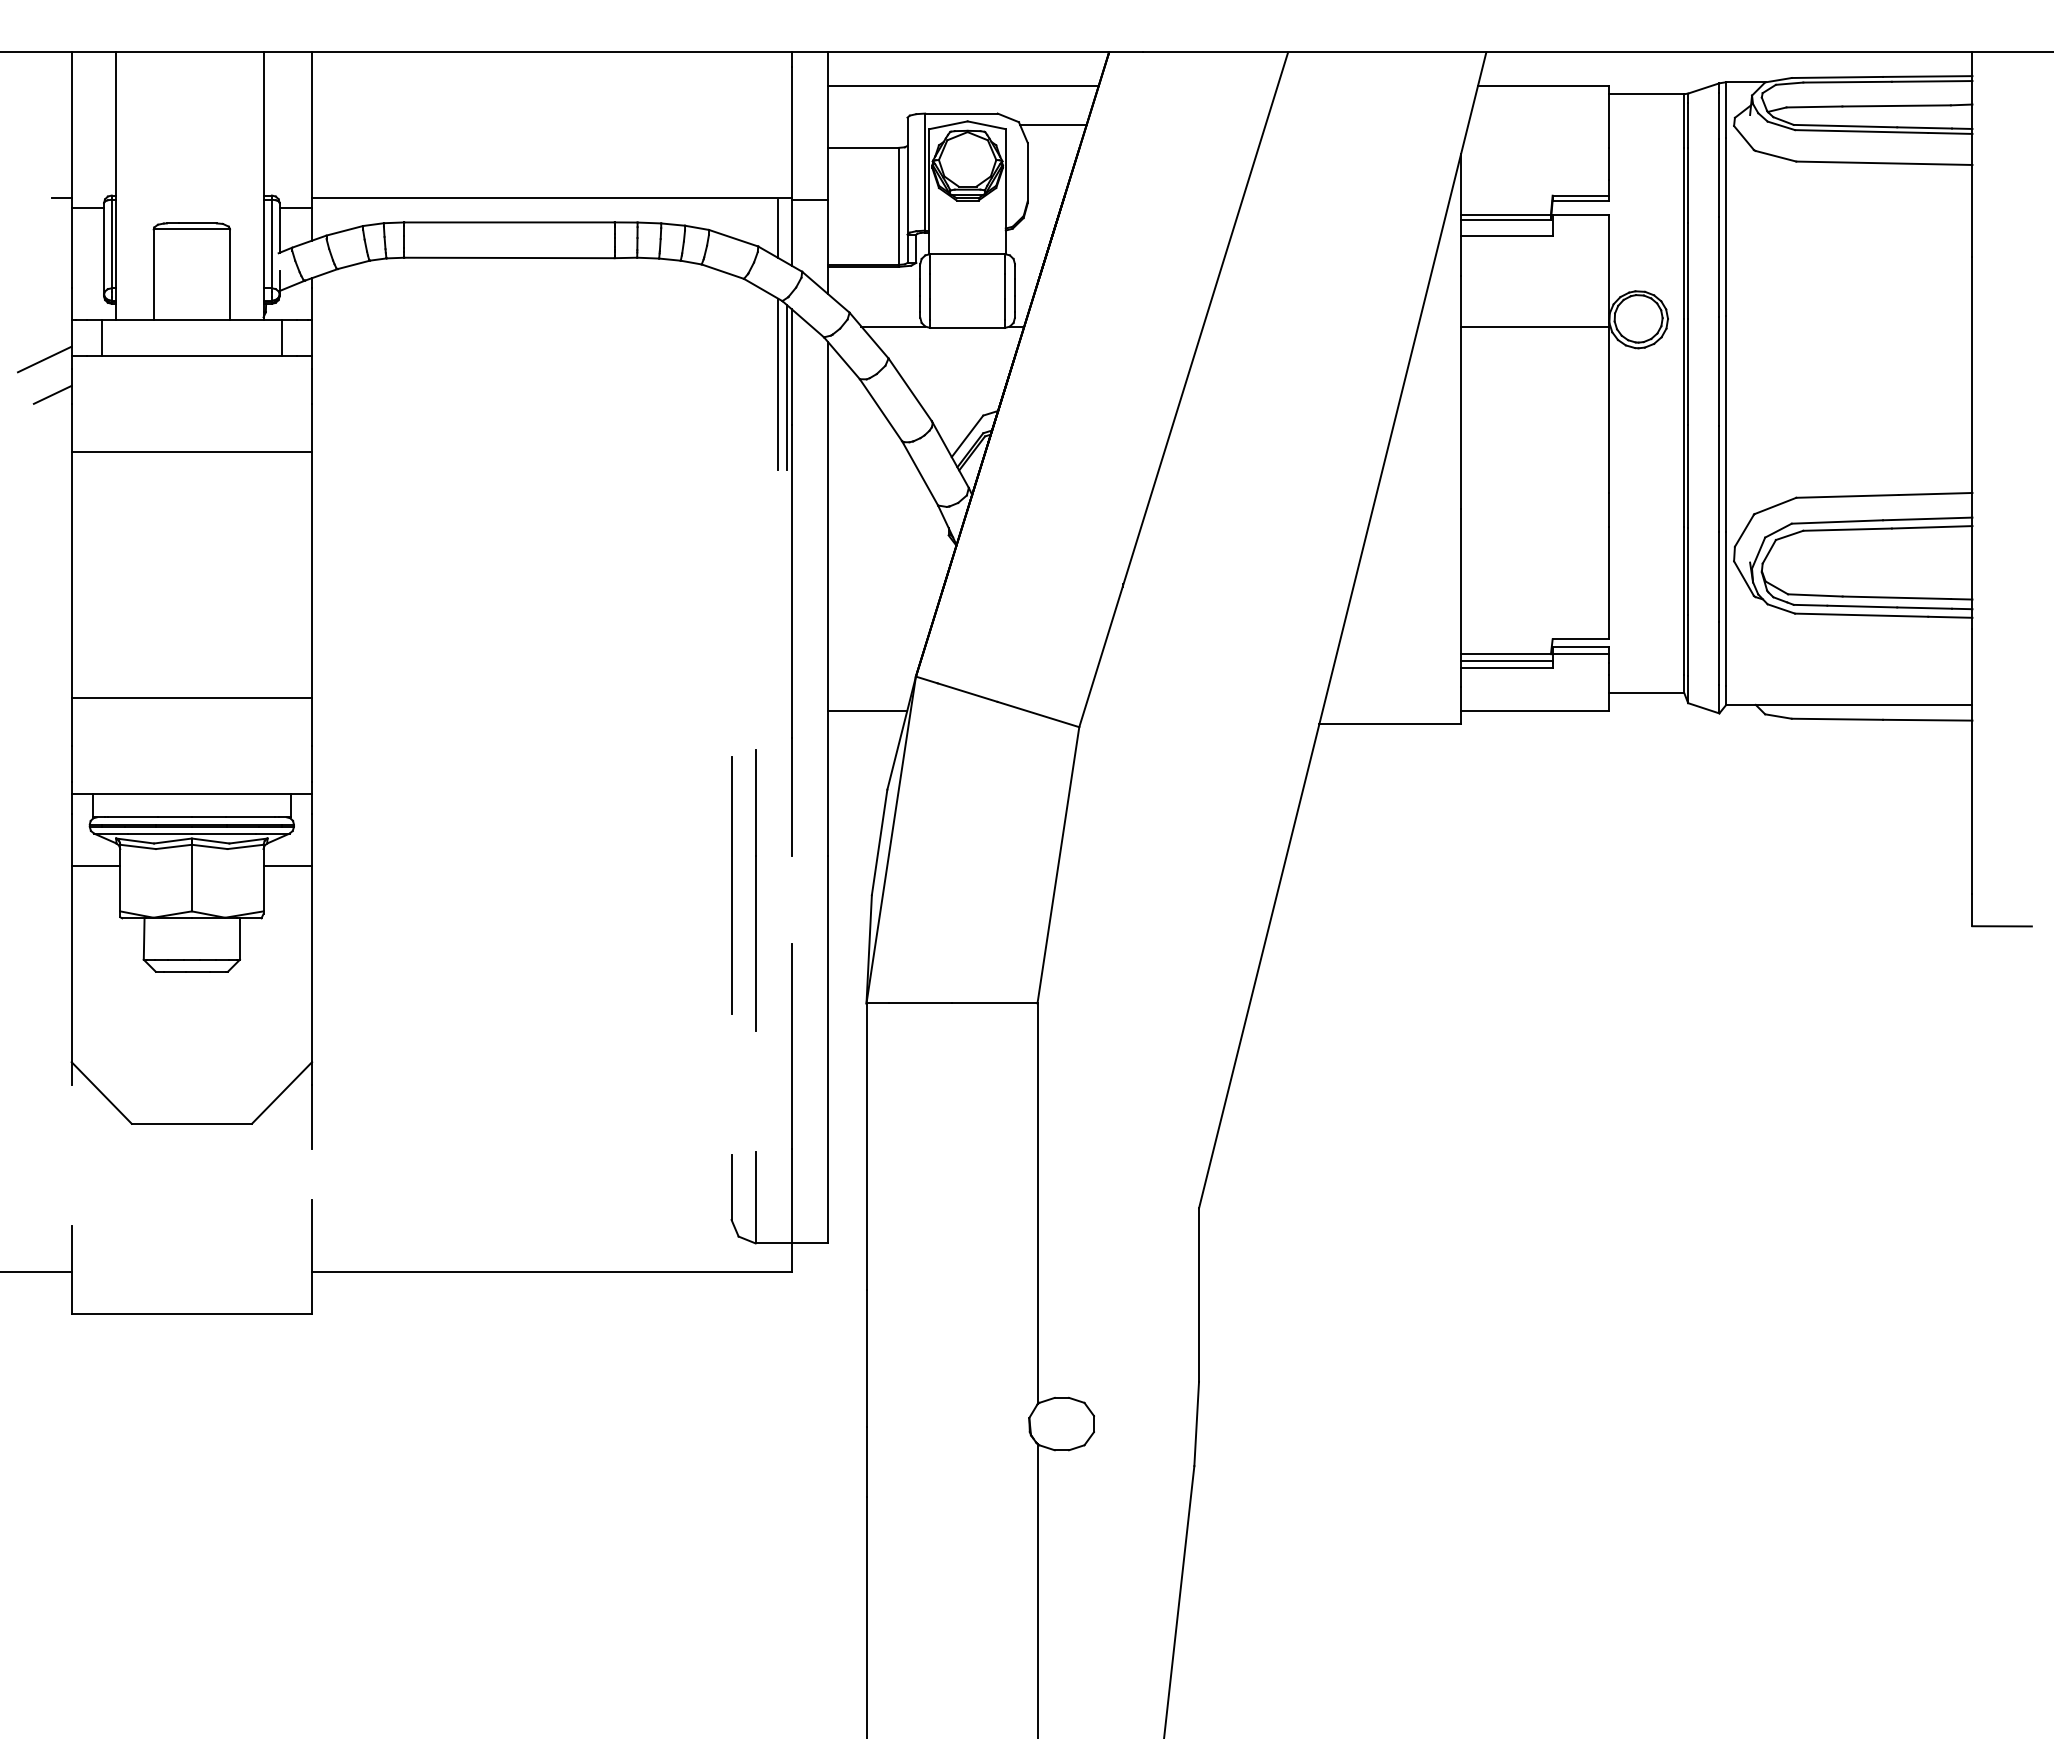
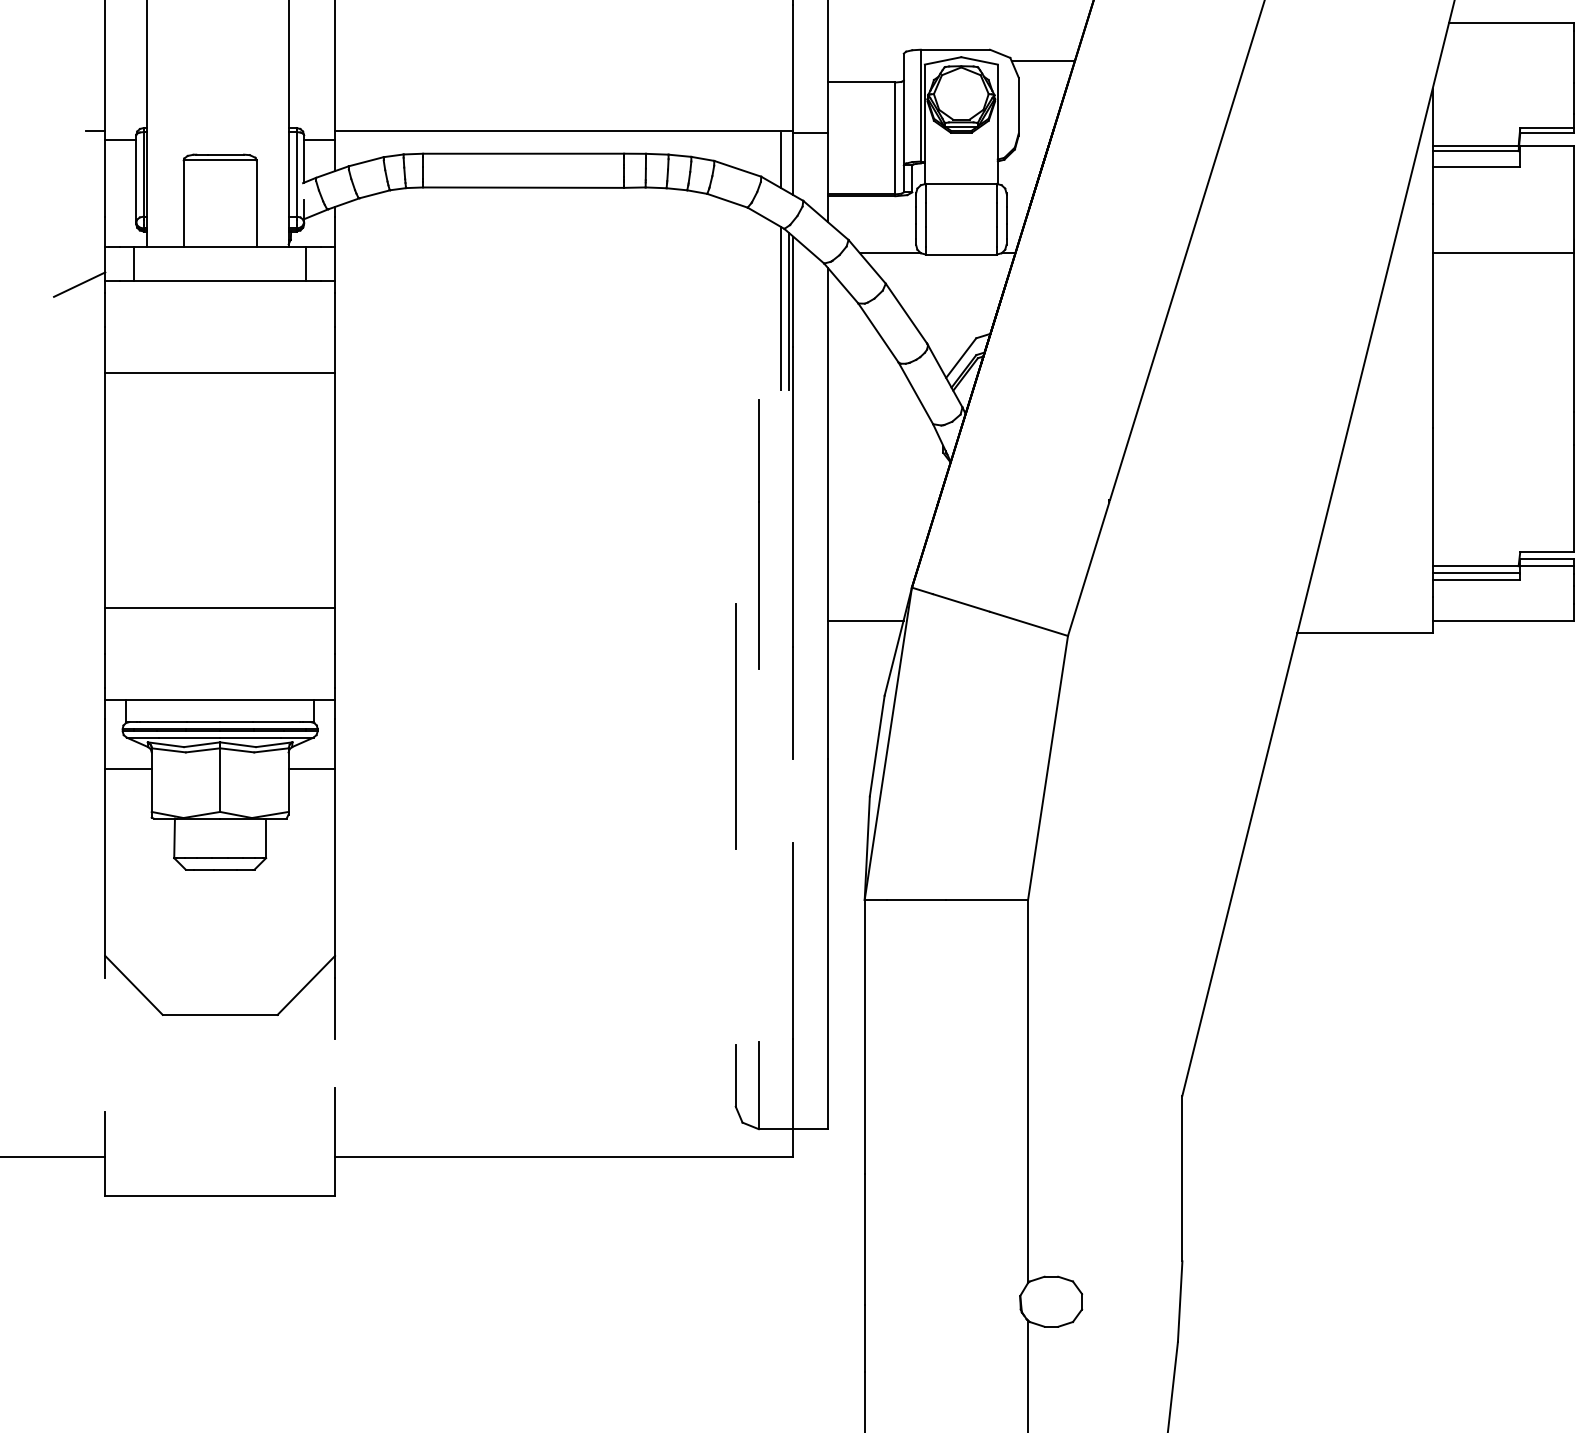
line: (962, 85) -> (956, 22), removed
line: (52, 394) -> (87, 318), removed
line: (731, 885) -> (735, 727), moved
line: (755, 890) -> (758, 534), moved

